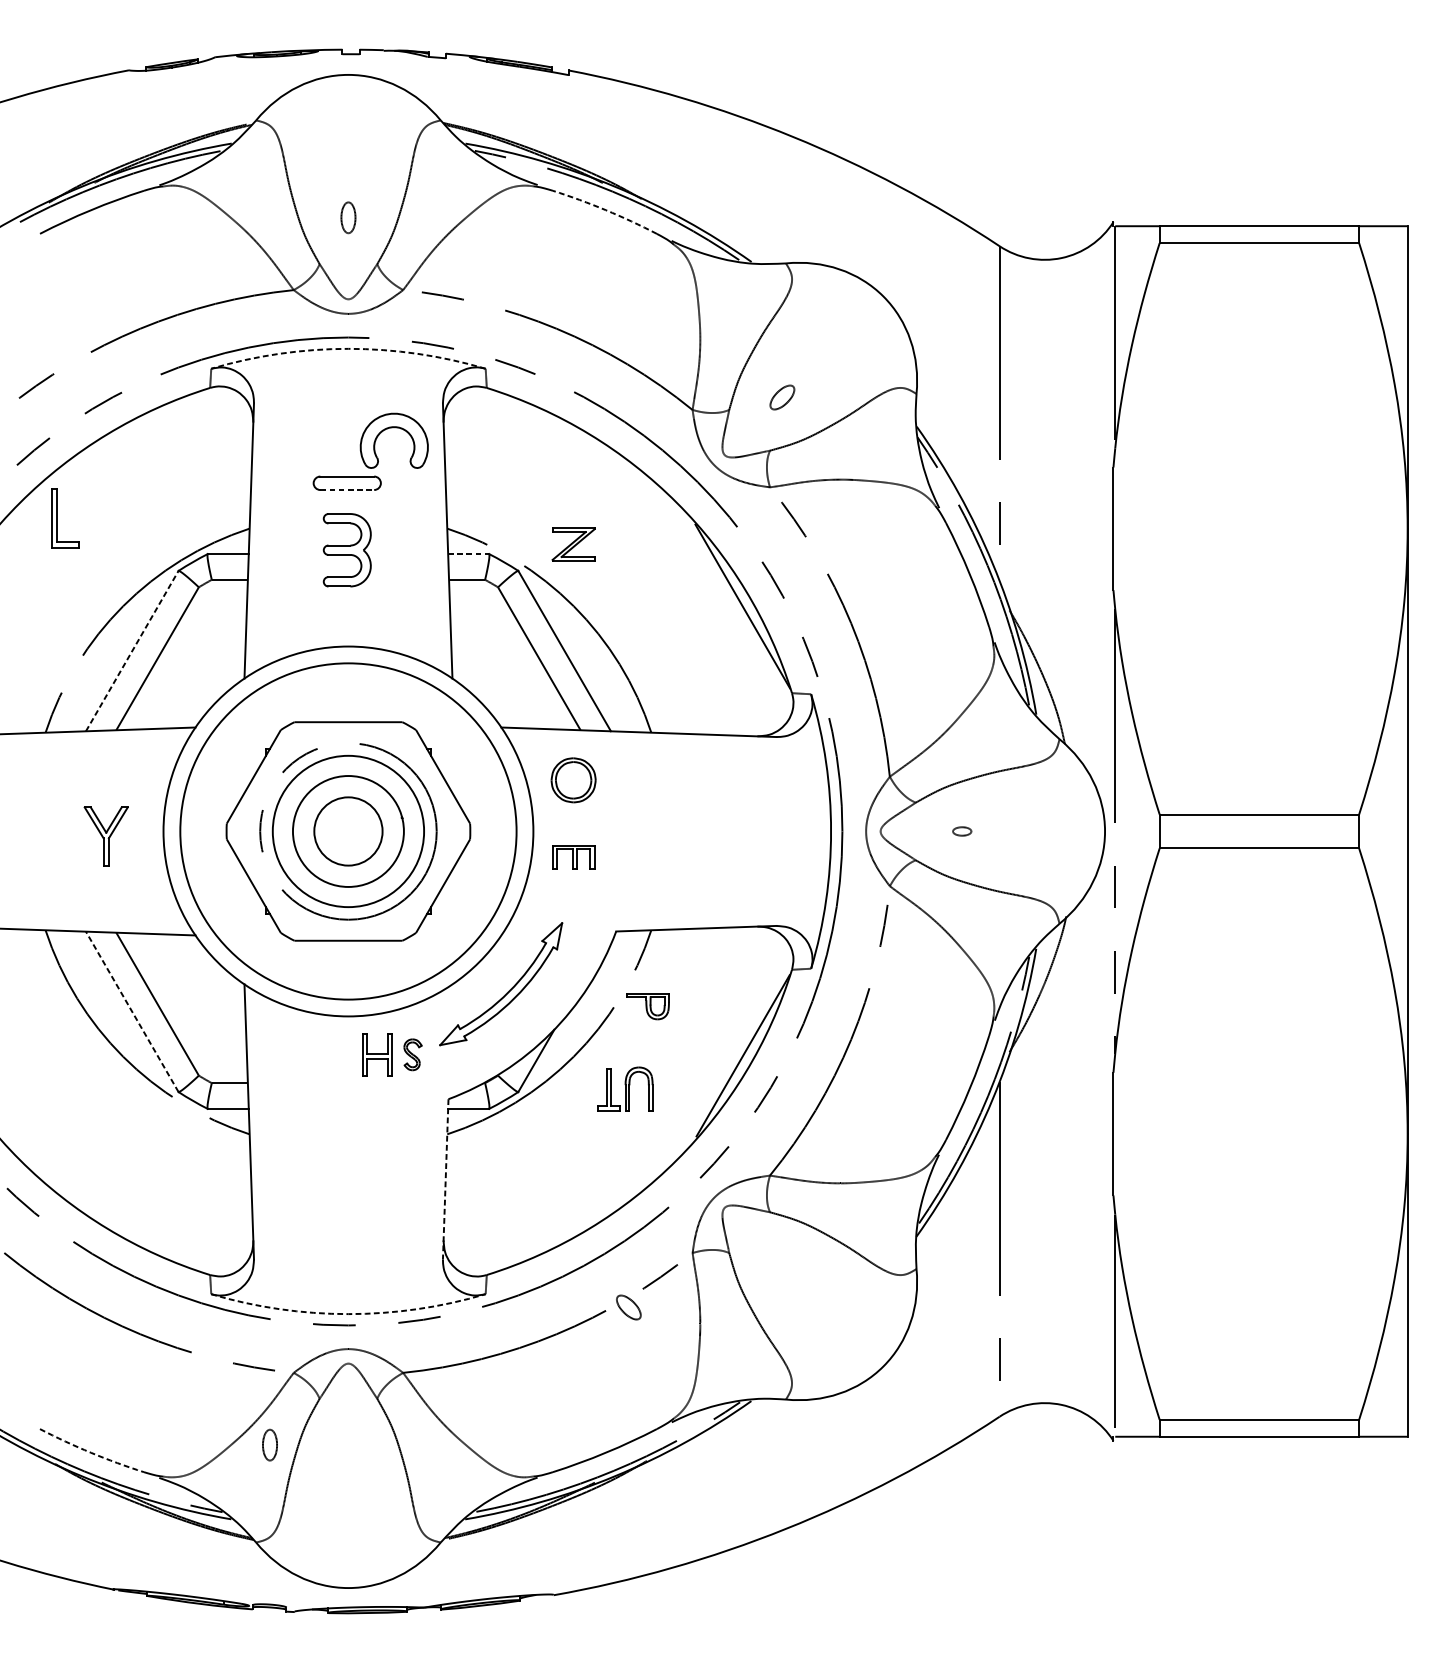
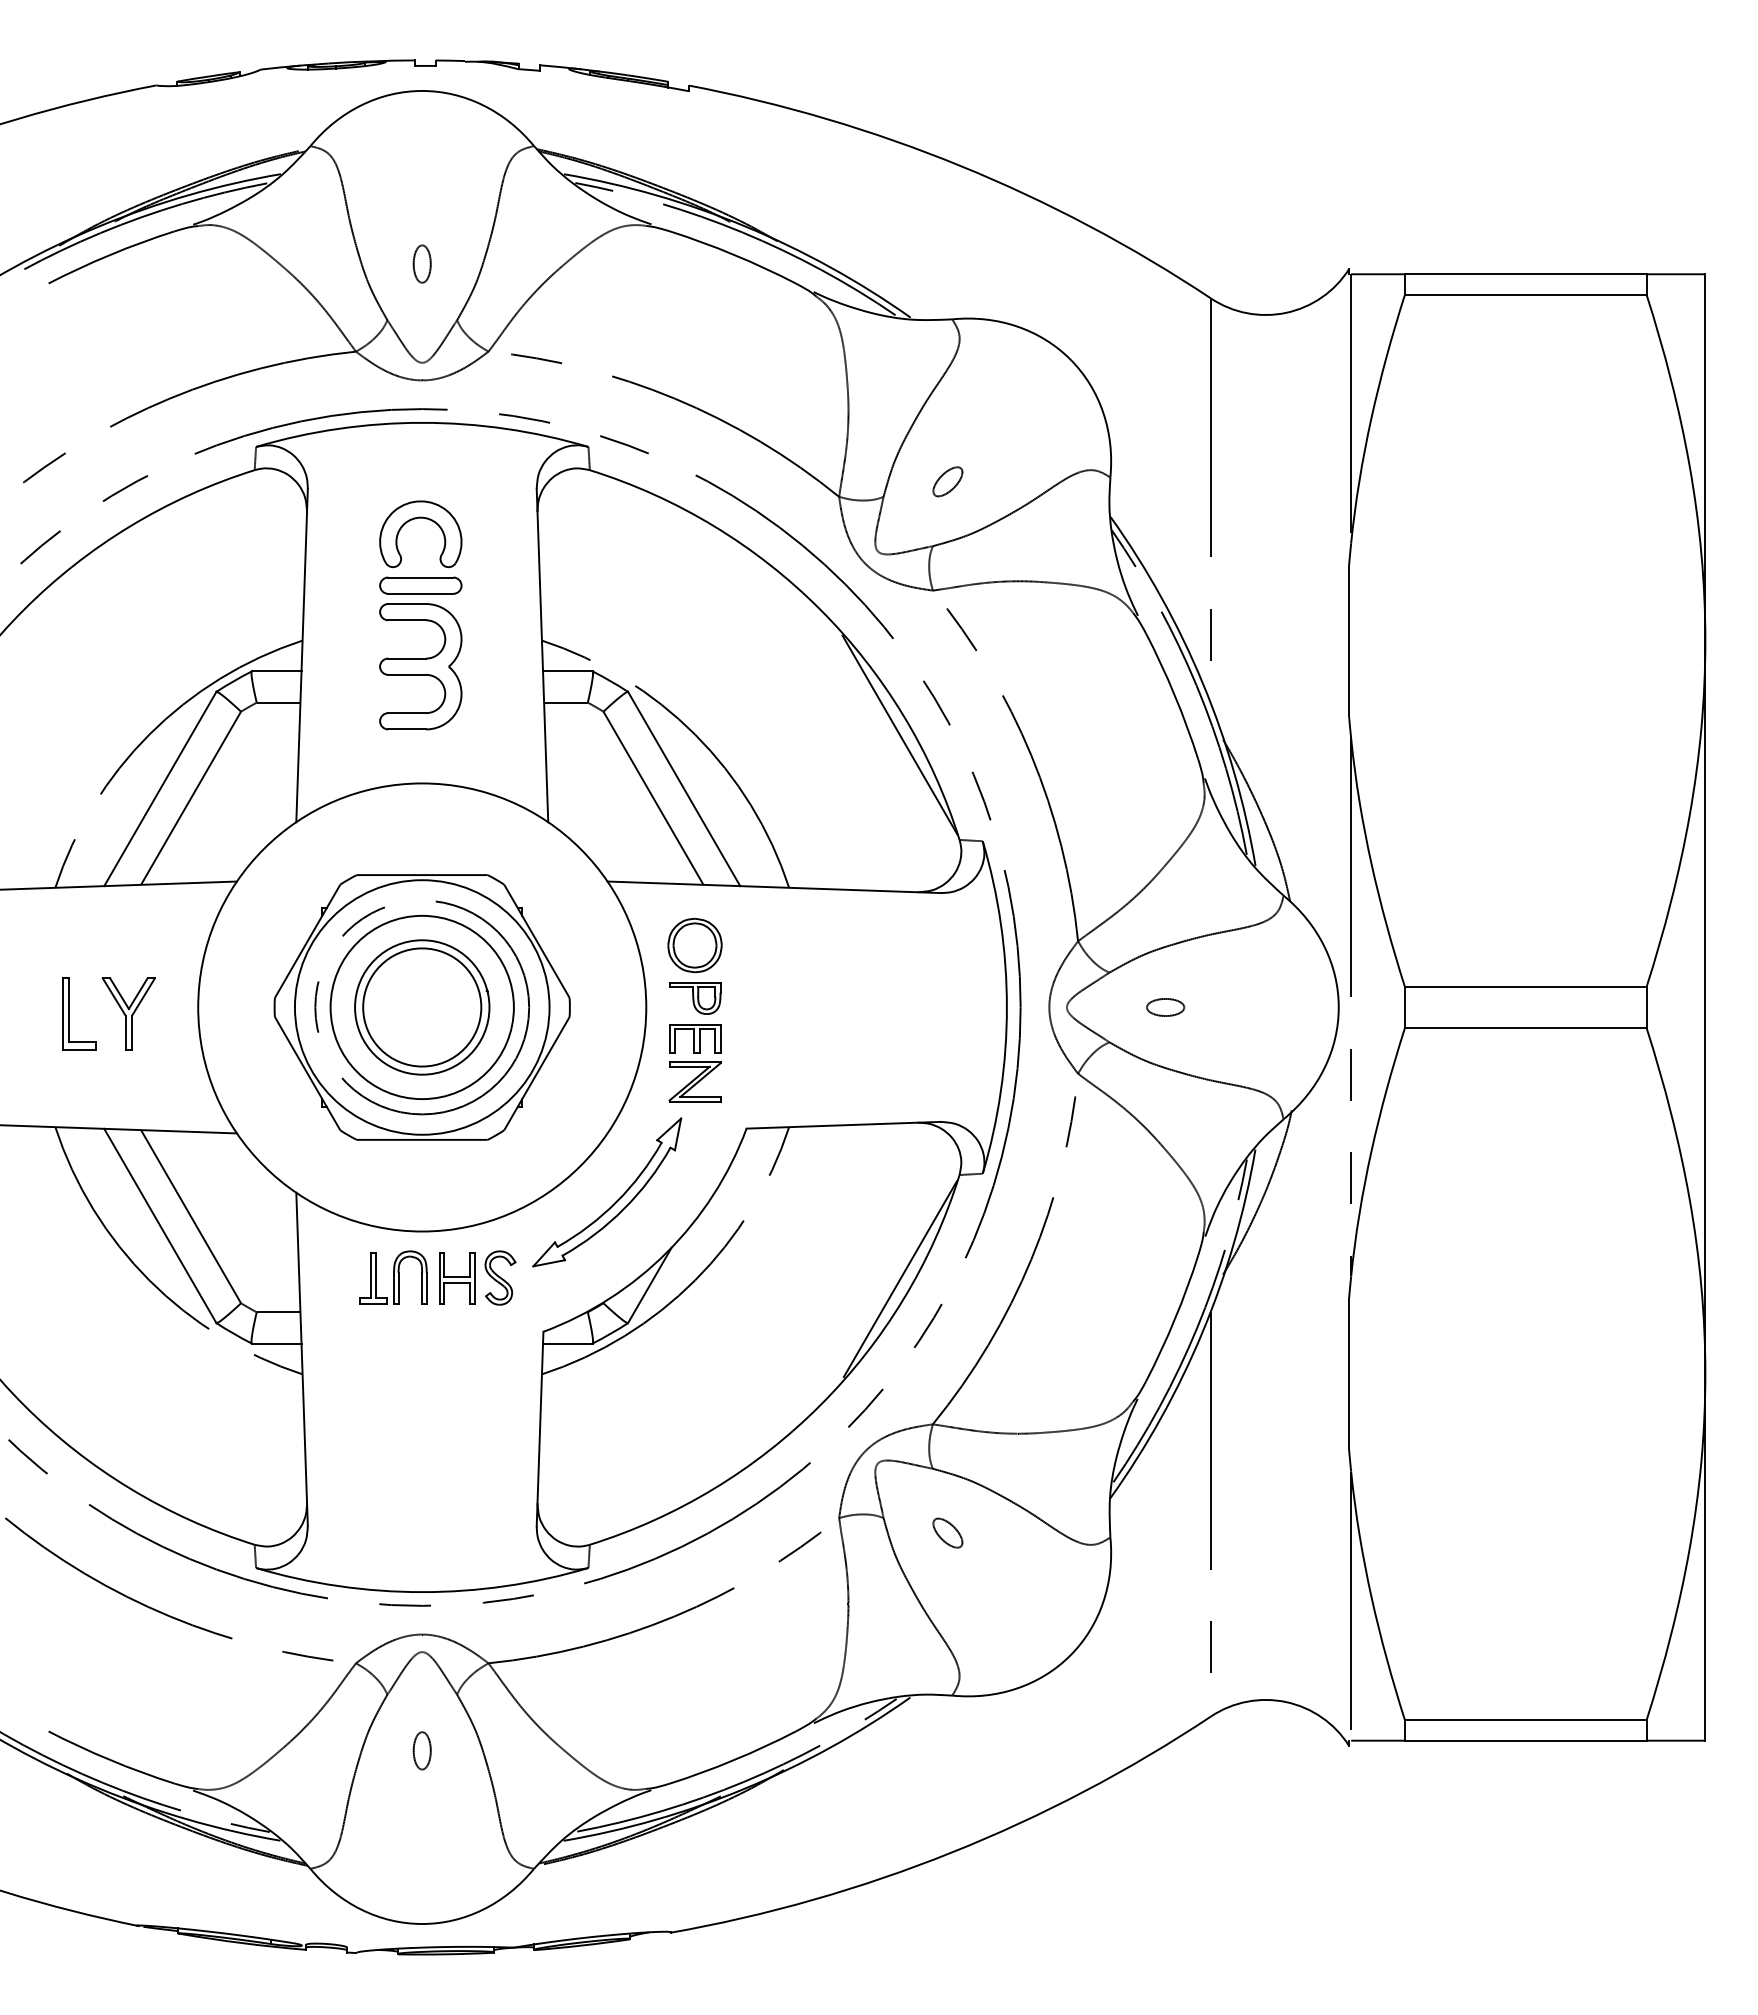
arc: (606, 209) -> (734, 254), dashed -> solid
arc: (348, 348) -> (422, 422), dashed -> solid
part: (389, 428) -> (415, 519), moved
line: (347, 489) -> (420, 593), dashed -> solid
part: (57, 517) -> (69, 1013), moved
part: (573, 544) -> (694, 1081), moved
part: (347, 550) -> (420, 666), size x1.43
line: (468, 554) -> (567, 671), dashed -> solid
line: (132, 650) -> (160, 788), dashed -> solid
circle: (347, 831) -> (421, 1007), size x0.62
circle: (348, 831) -> (422, 1007), size x1.43
part: (962, 831) -> (1165, 1007), size x1.67
part: (648, 1006) -> (695, 998), moved
line: (132, 1011) -> (160, 1225), dashed -> solid
part: (413, 1054) -> (500, 1277), size x1.43
part: (625, 1089) -> (393, 1277), moved
line: (446, 1179) -> (540, 1429), dashed -> solid
part: (628, 1306) -> (947, 1532), moved
arc: (348, 1314) -> (422, 1592), dashed -> solid
part: (269, 1444) -> (421, 1750), moved
arc: (91, 1453) -> (110, 1760), dashed -> solid

